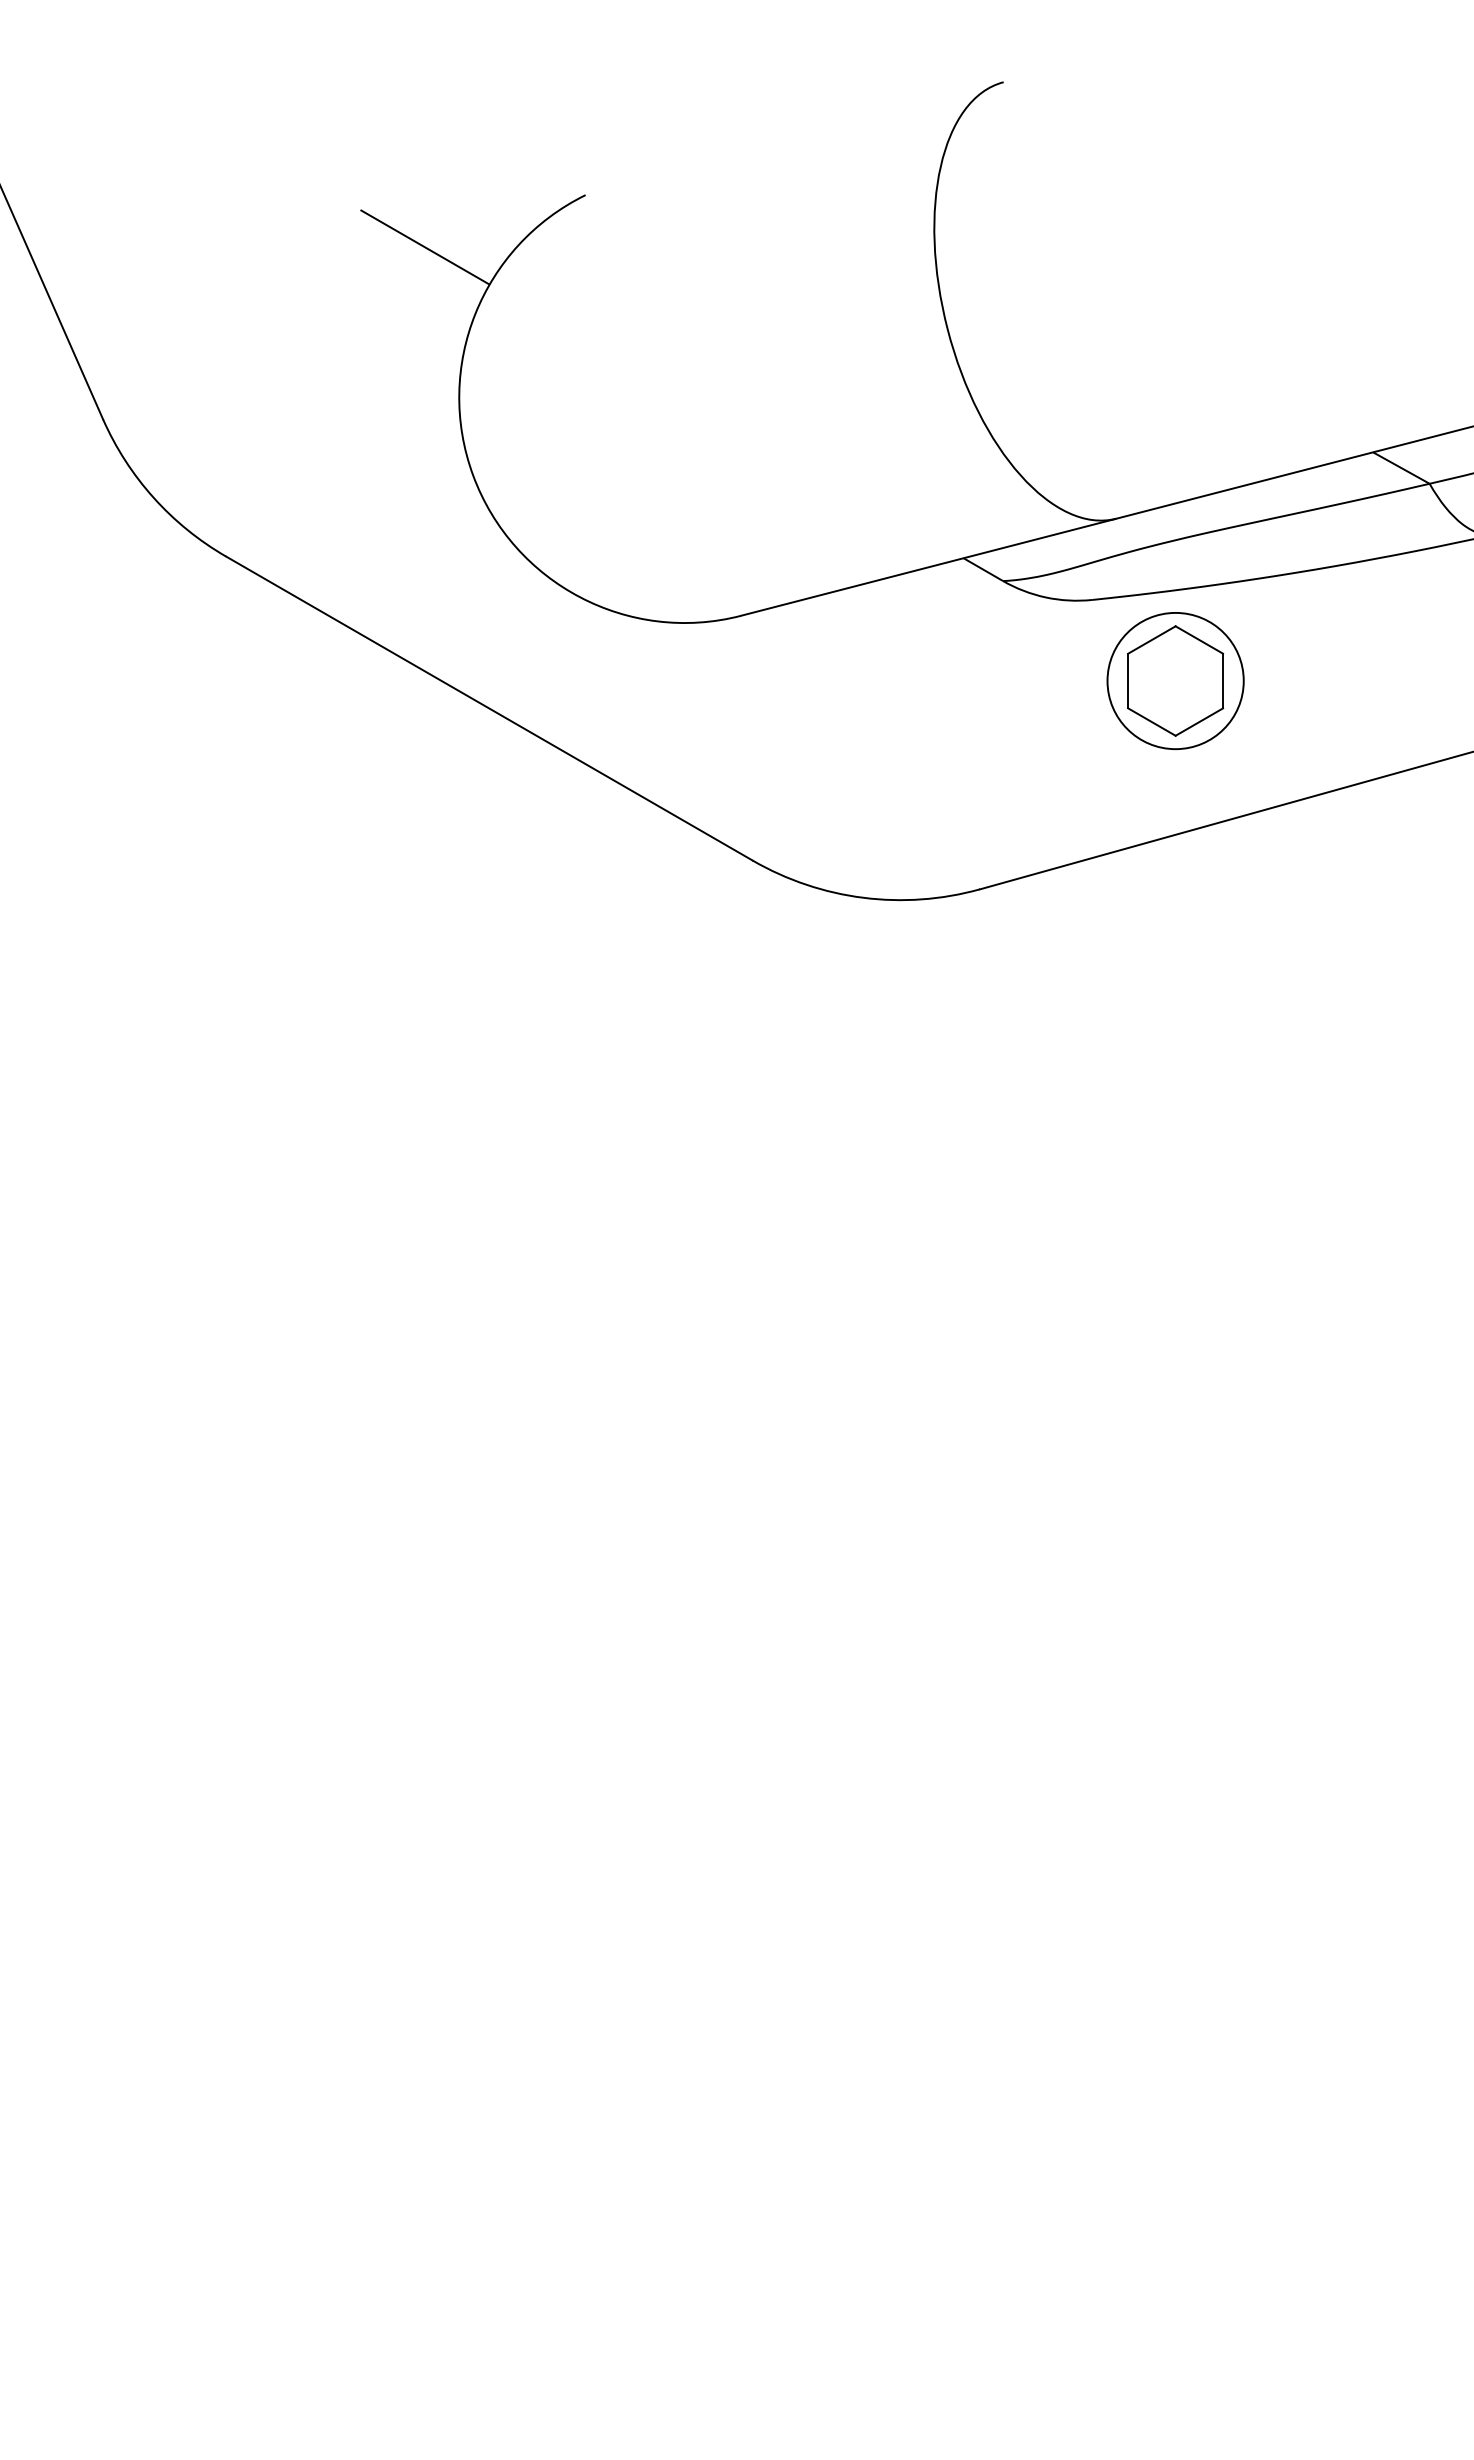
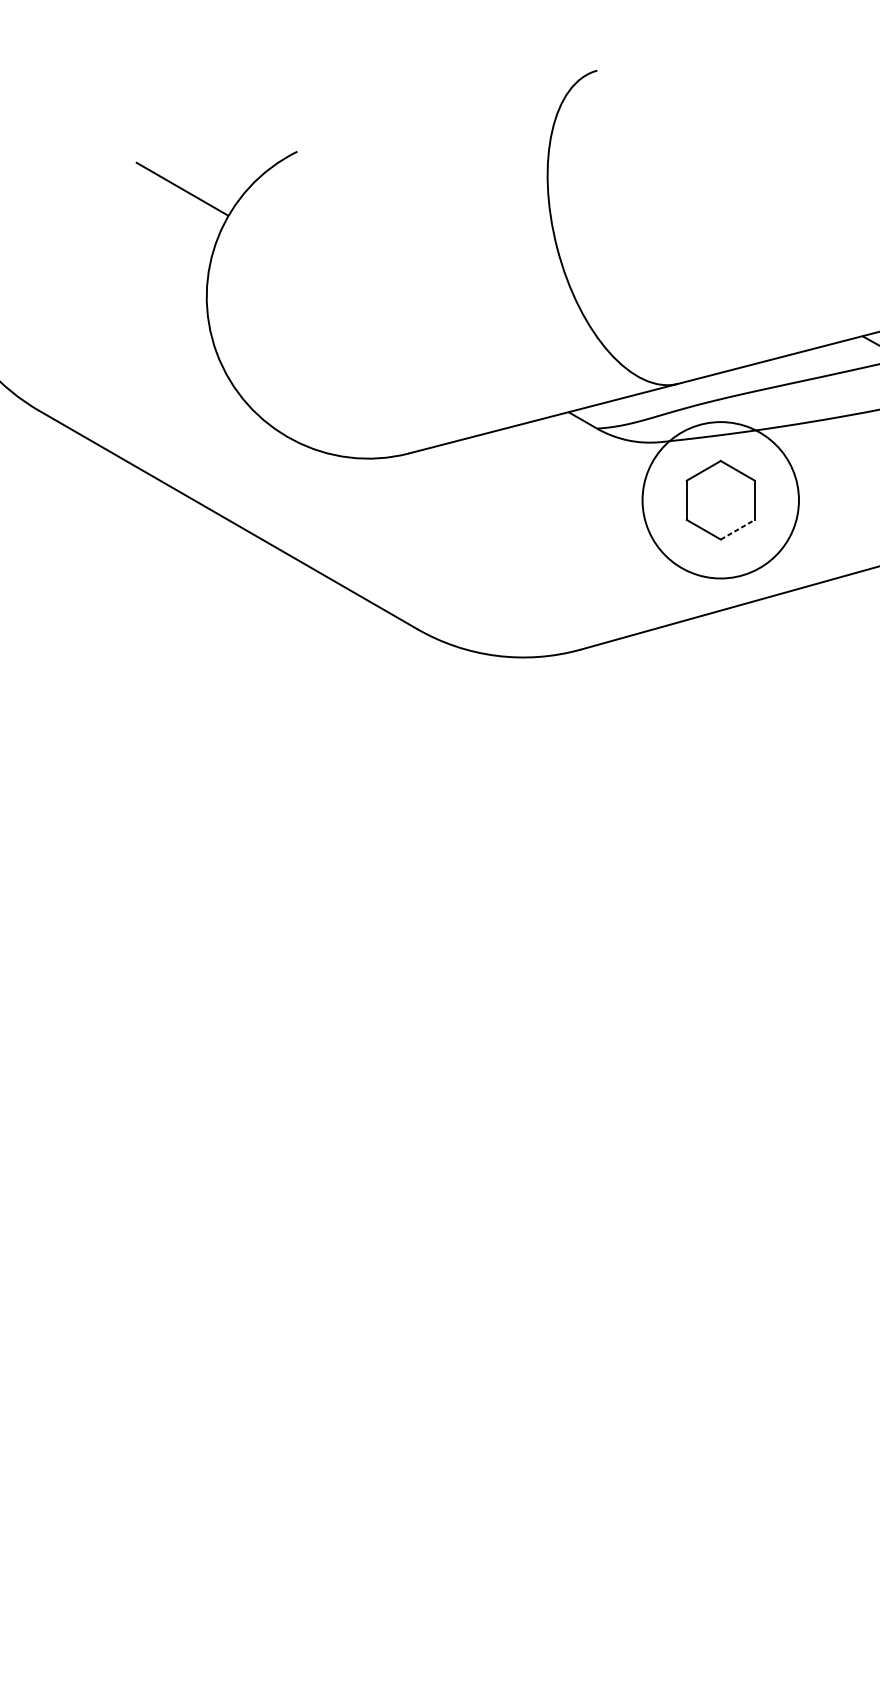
circle: (1175, 680) -> (720, 499), size x1.6
line: (1199, 721) -> (737, 529), solid -> dashed

